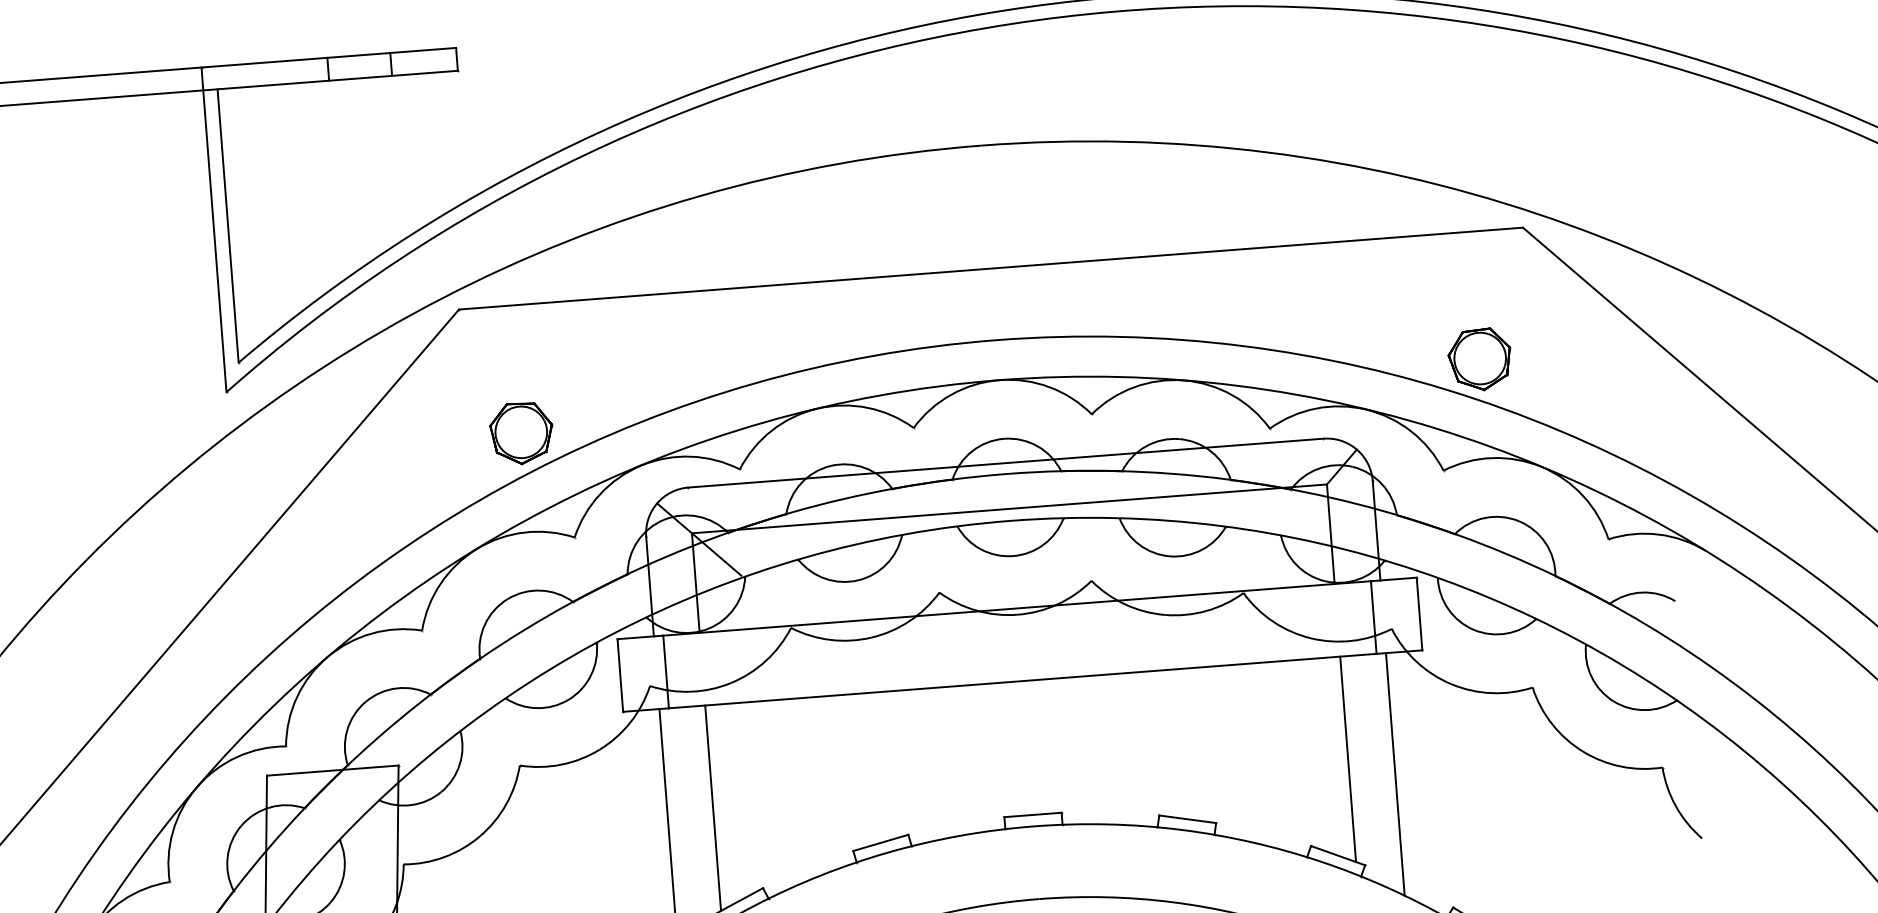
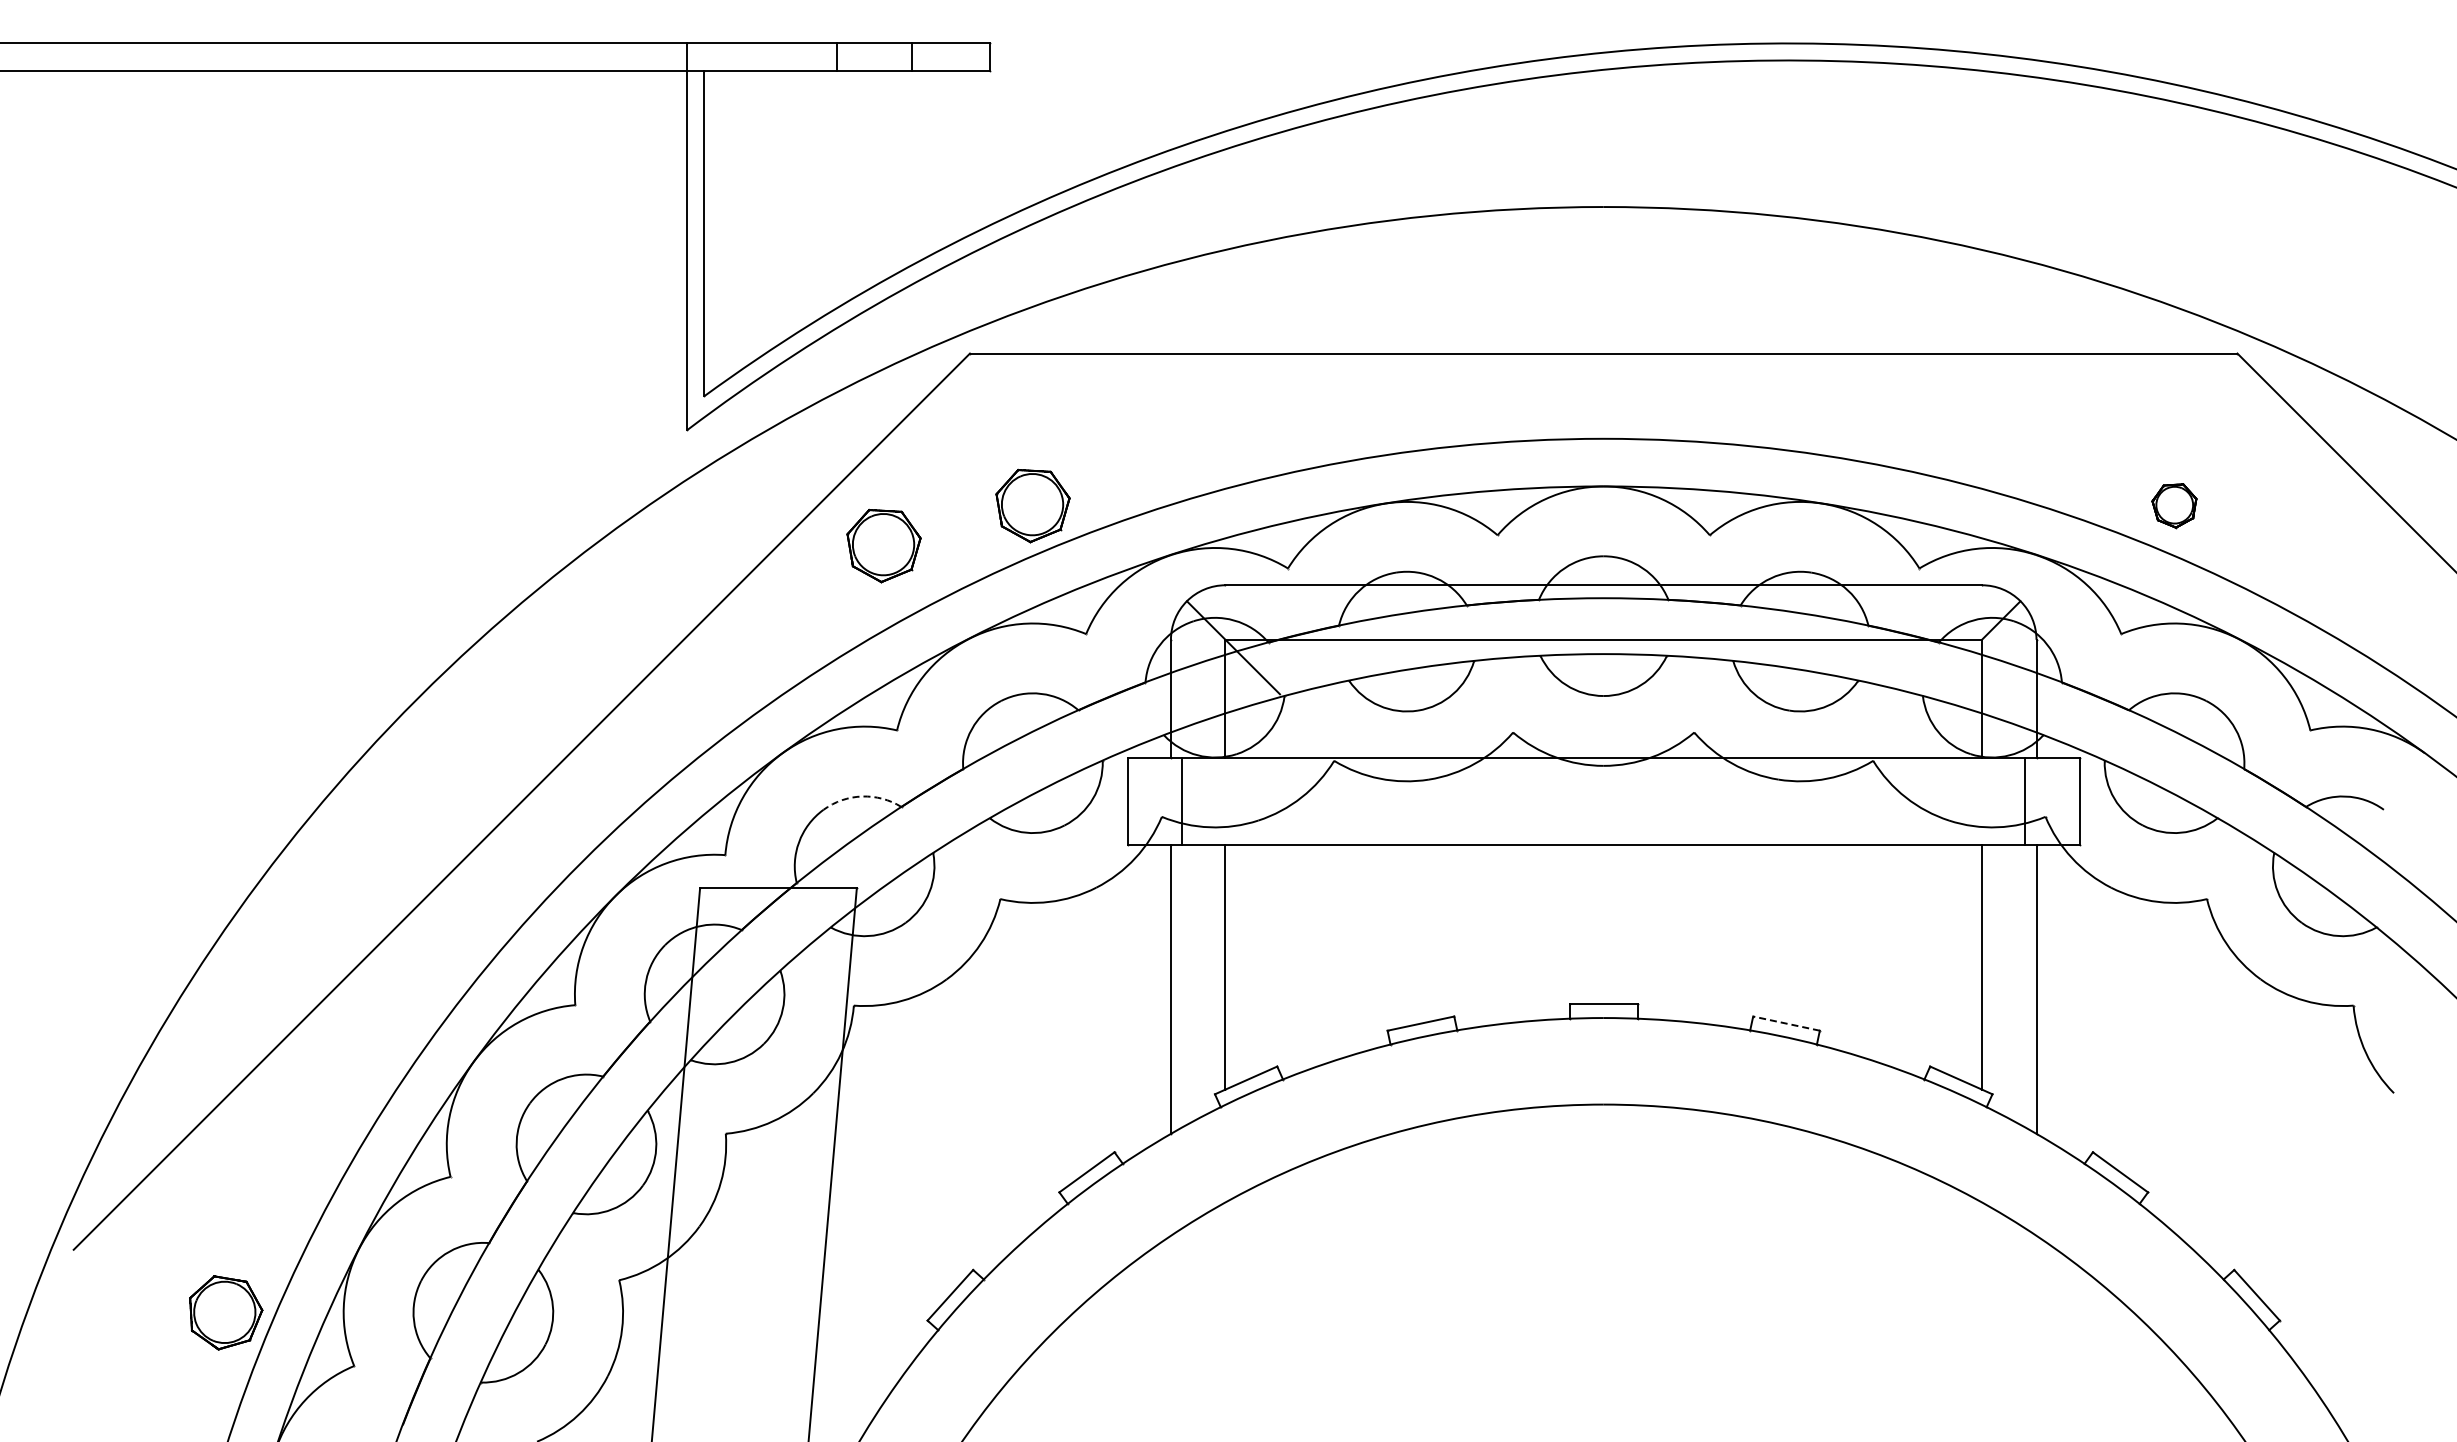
part: (1479, 359) -> (2174, 505), size x0.6
part: (398, 476) -> (883, 545), added
arc: (397, 688) -> (862, 796), solid -> dashed
line: (1187, 819) -> (1786, 1023), solid -> dashed

